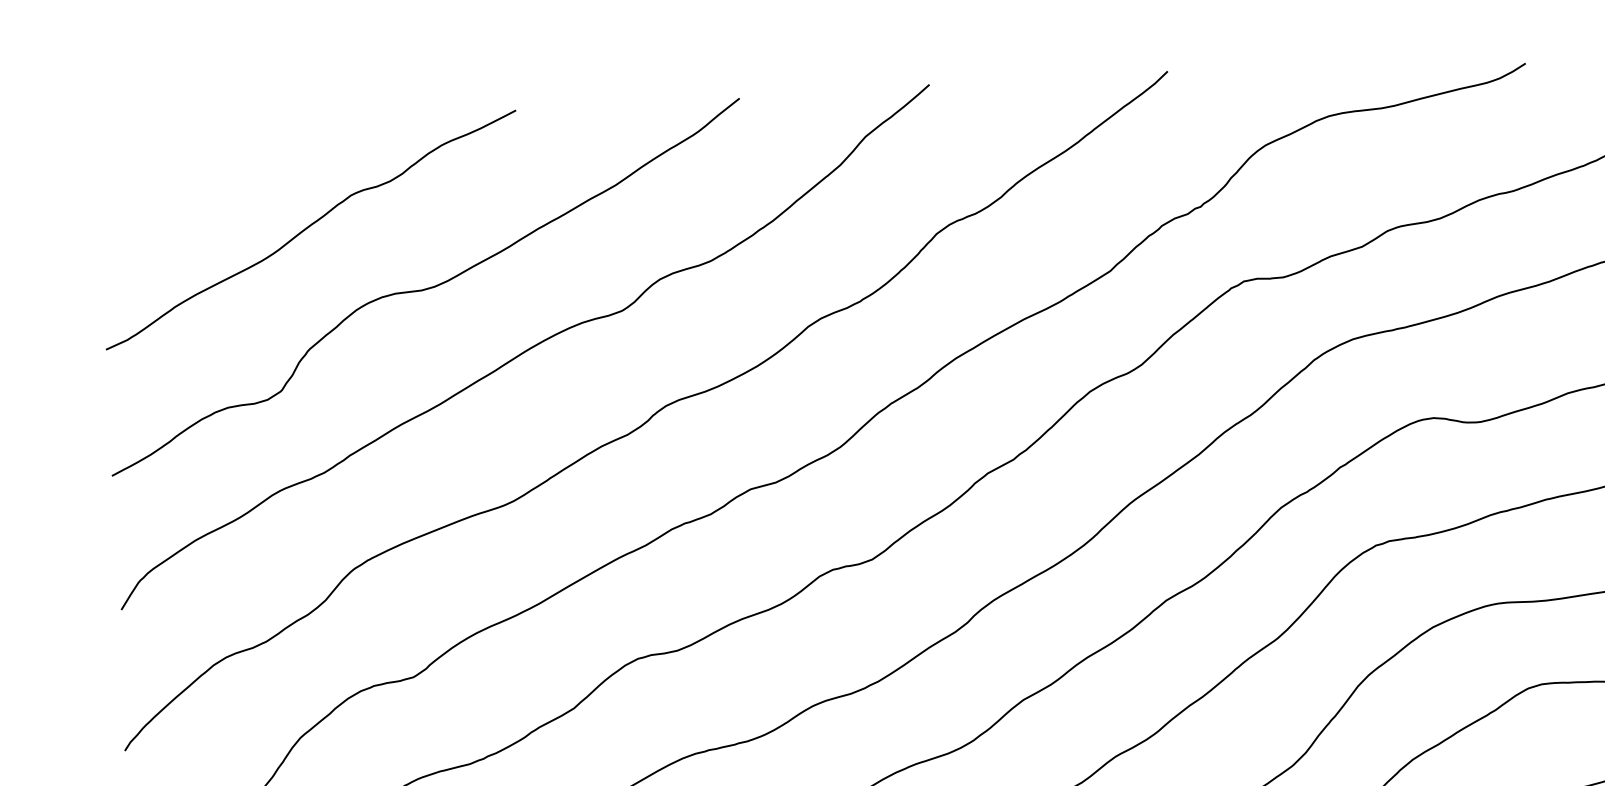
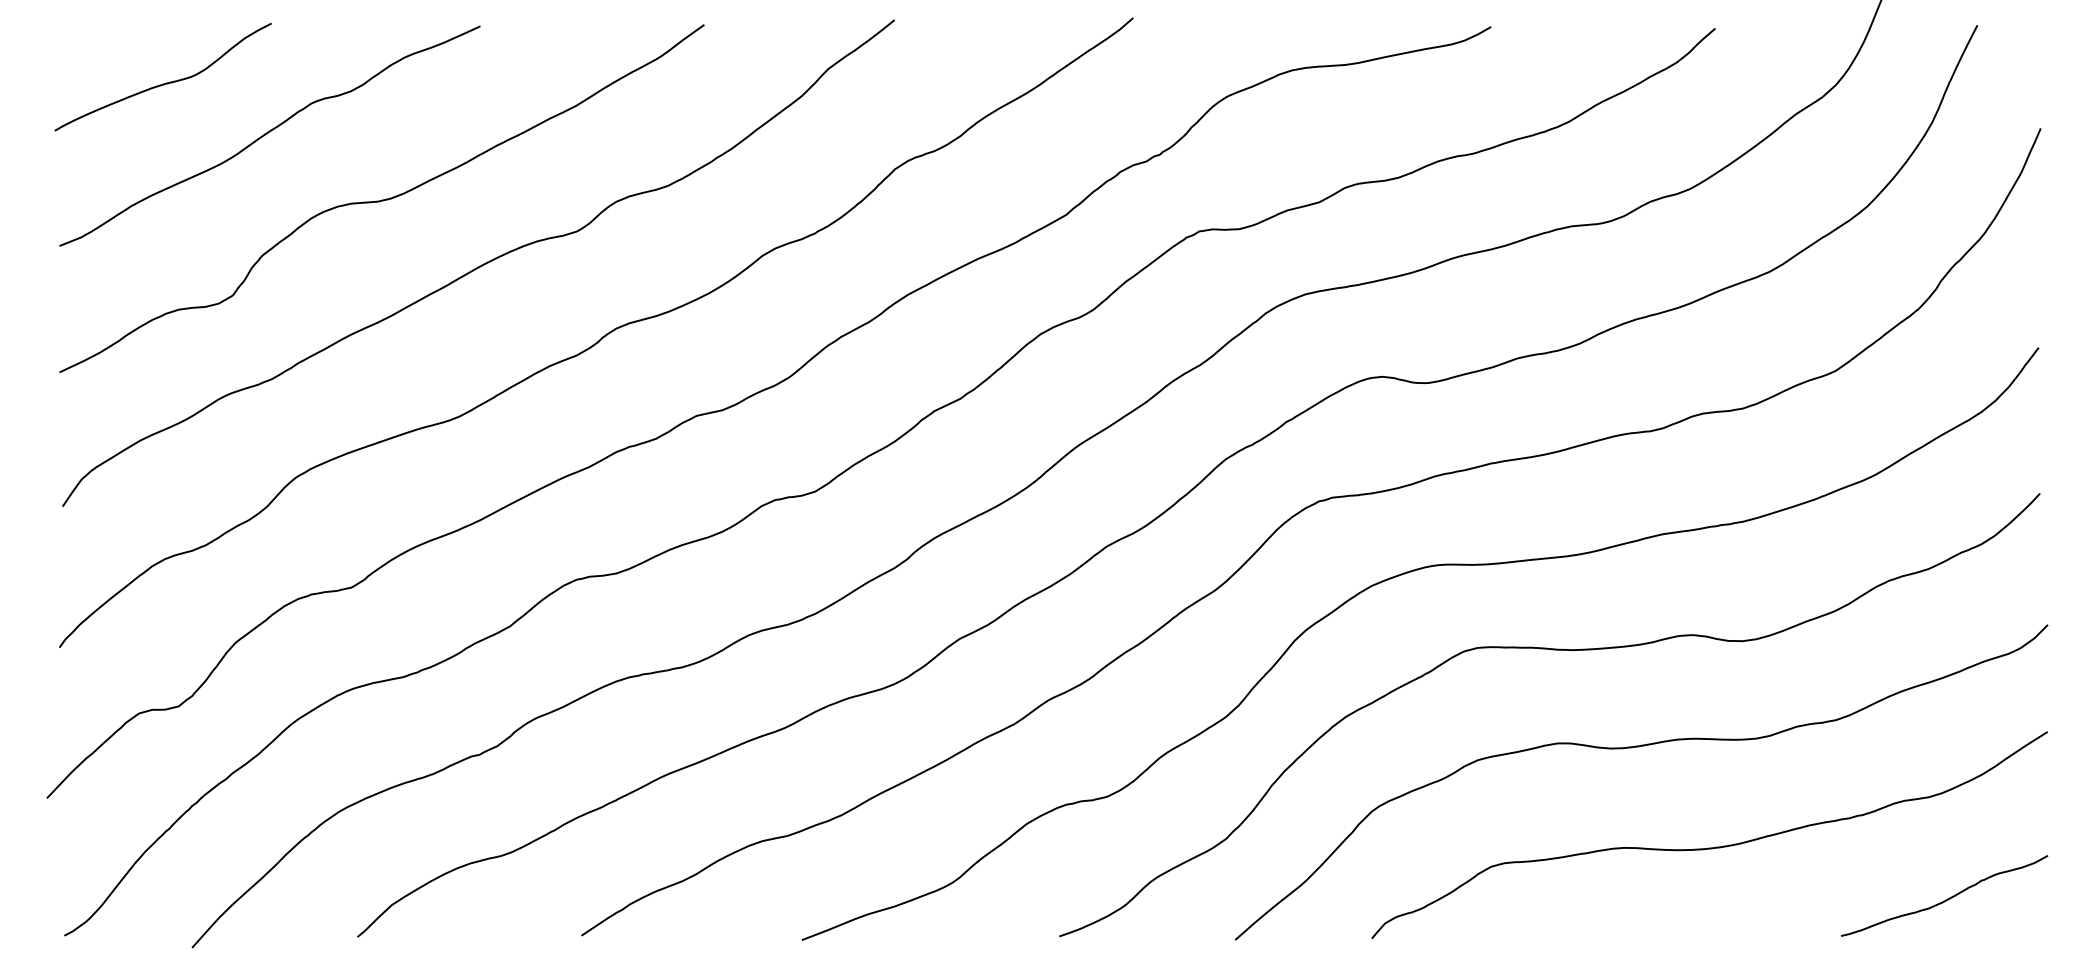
curve: (201, 182) -> (162, 83), added

